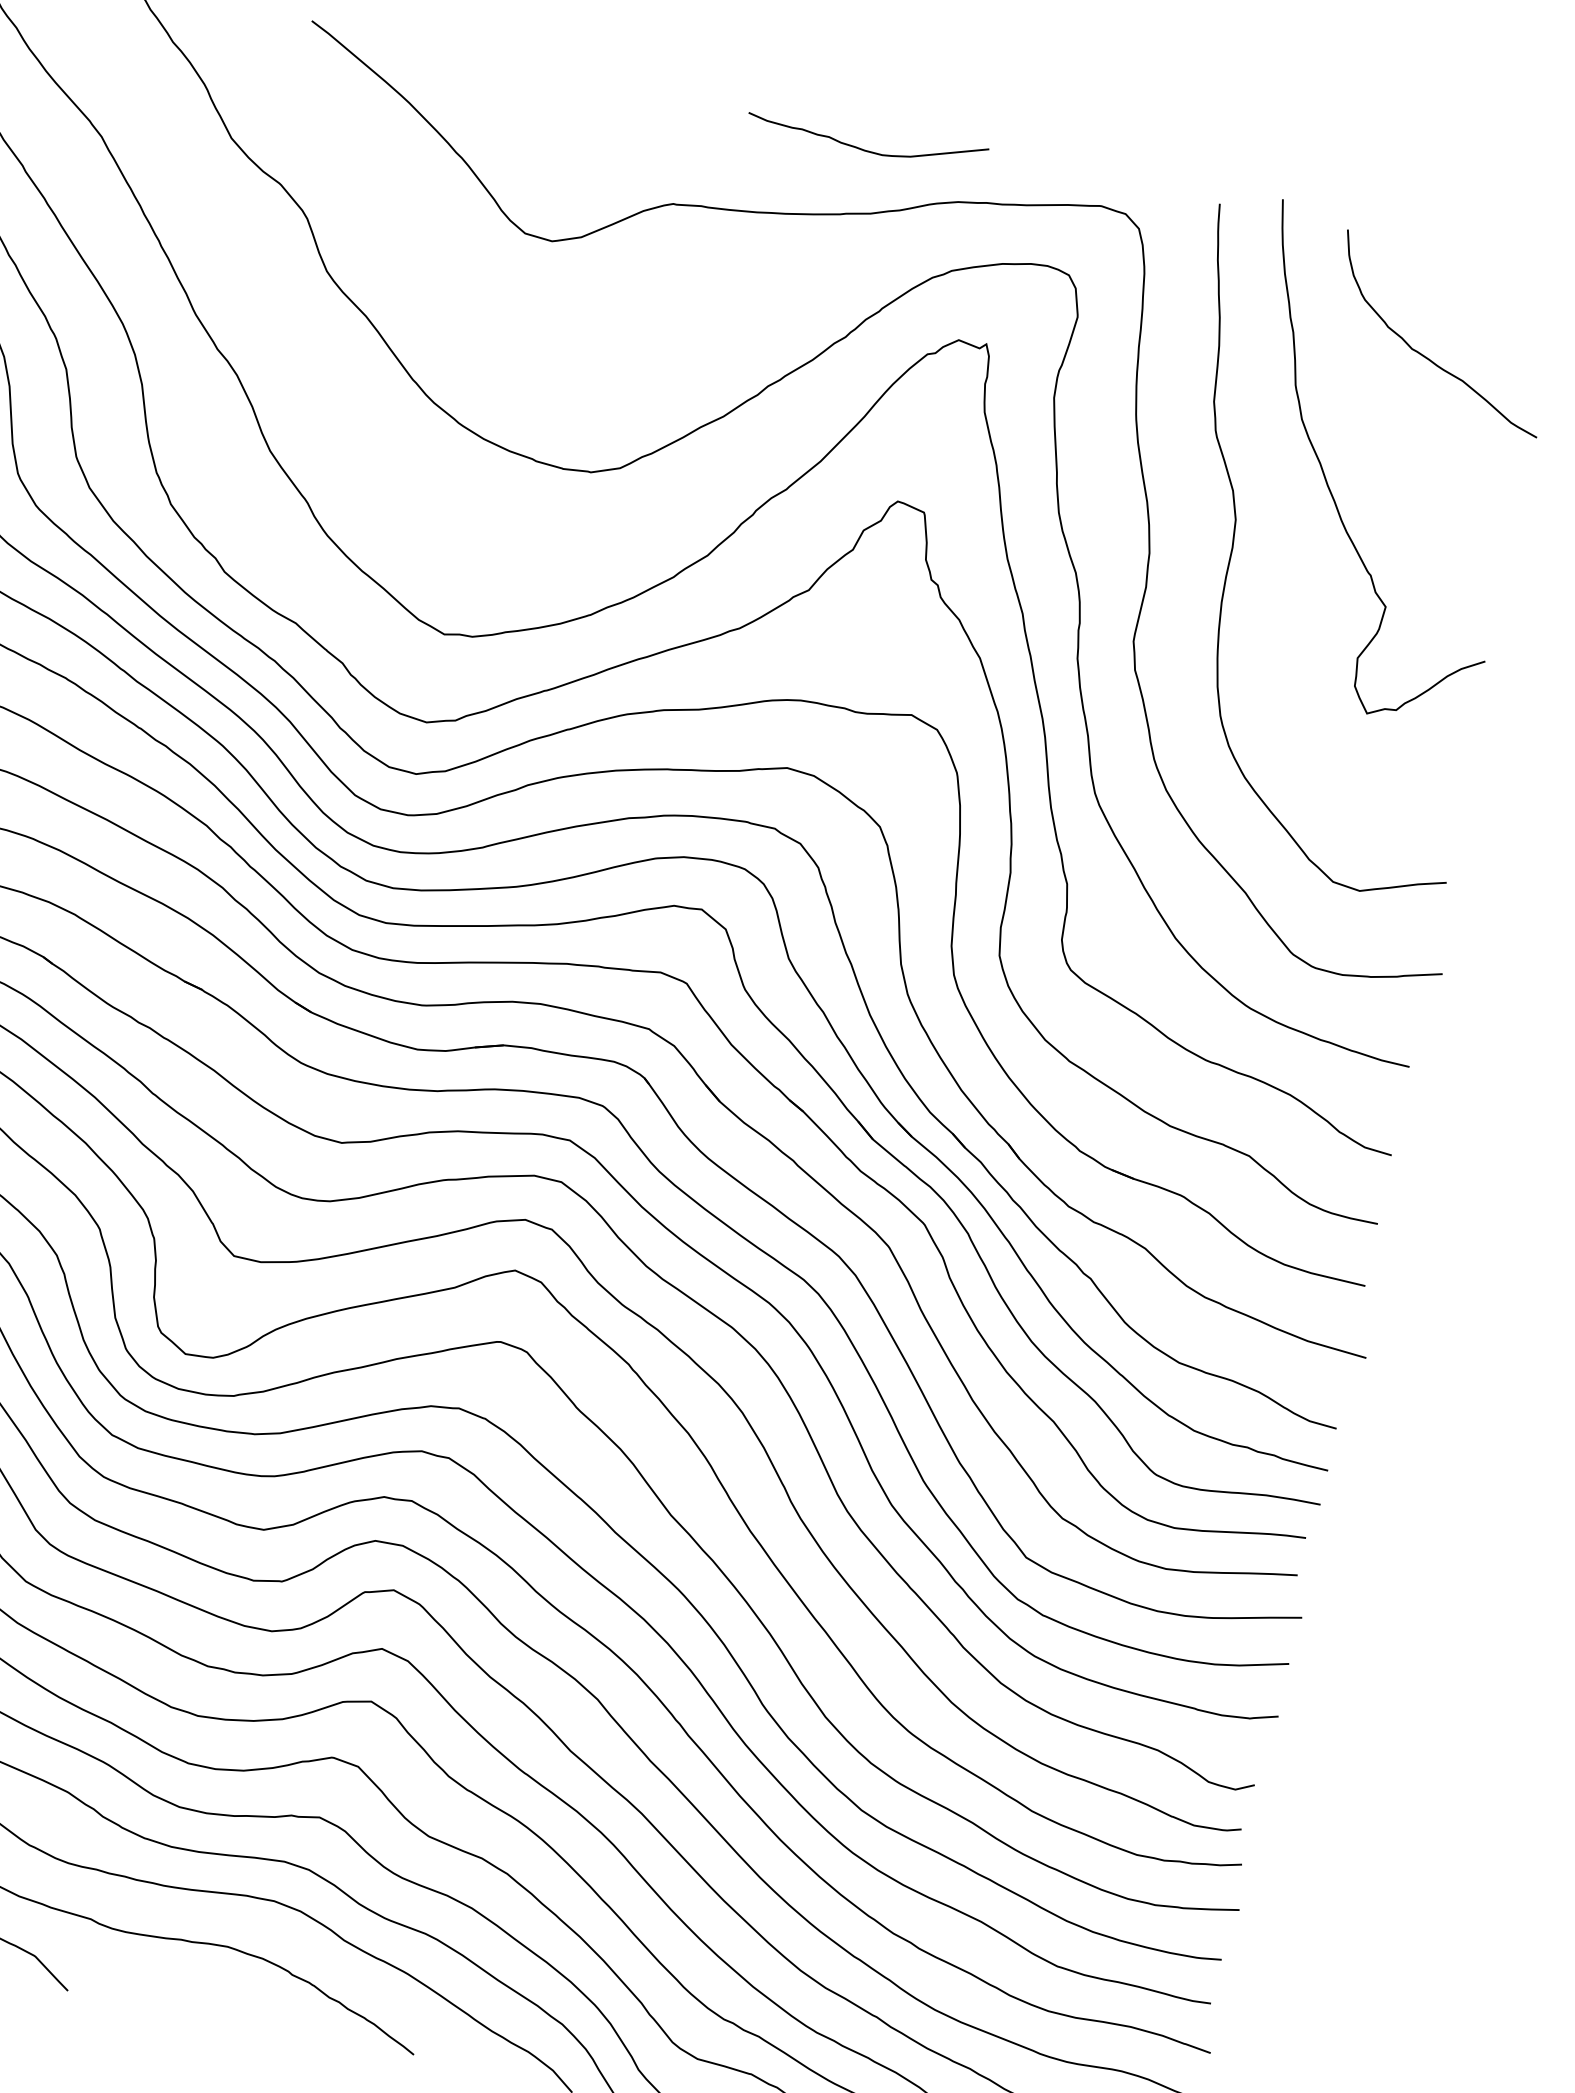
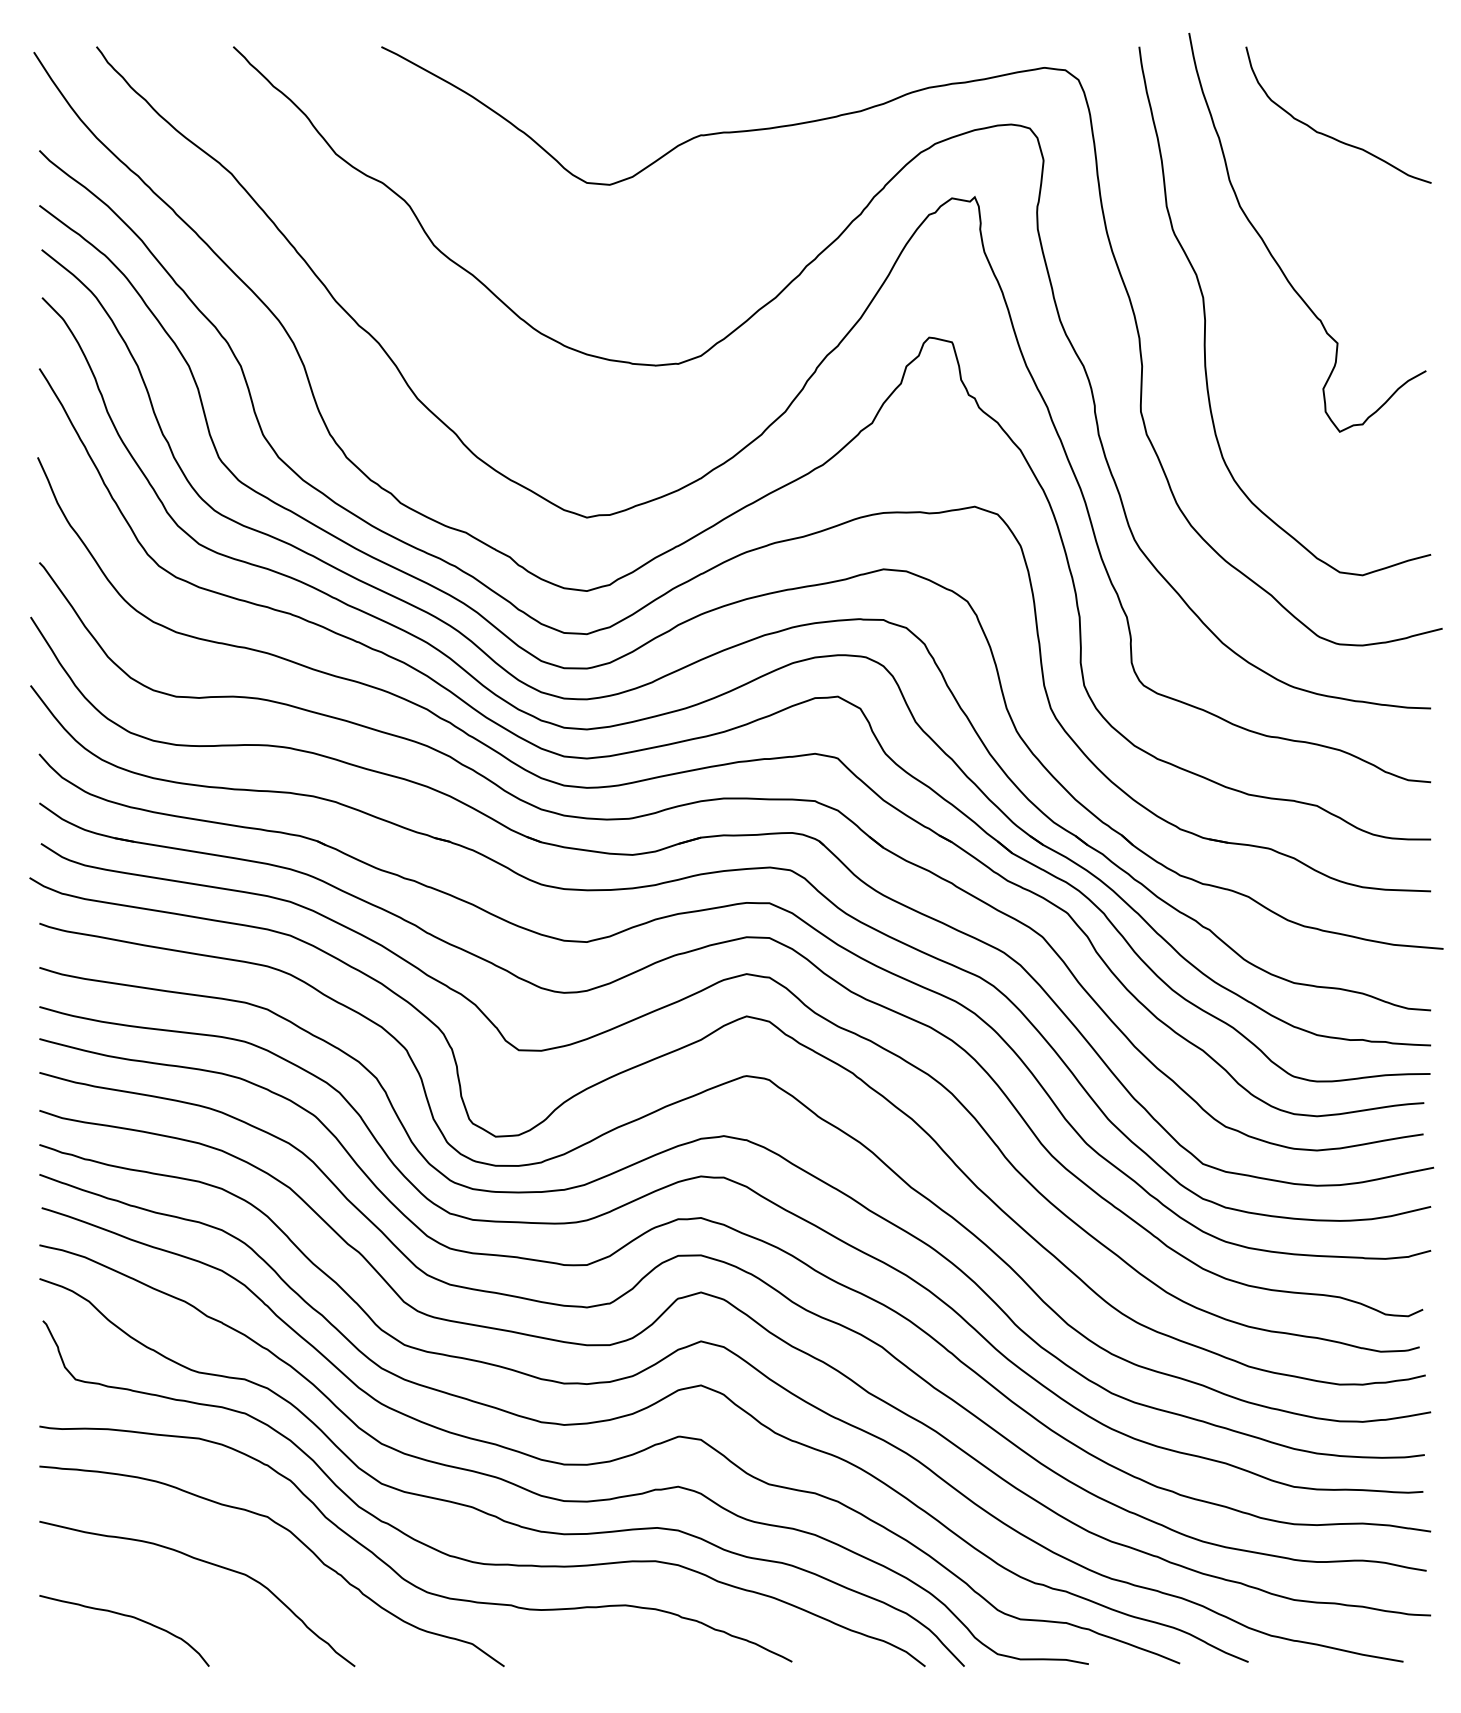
curve: (864, 149) -> (845, 60), removed

